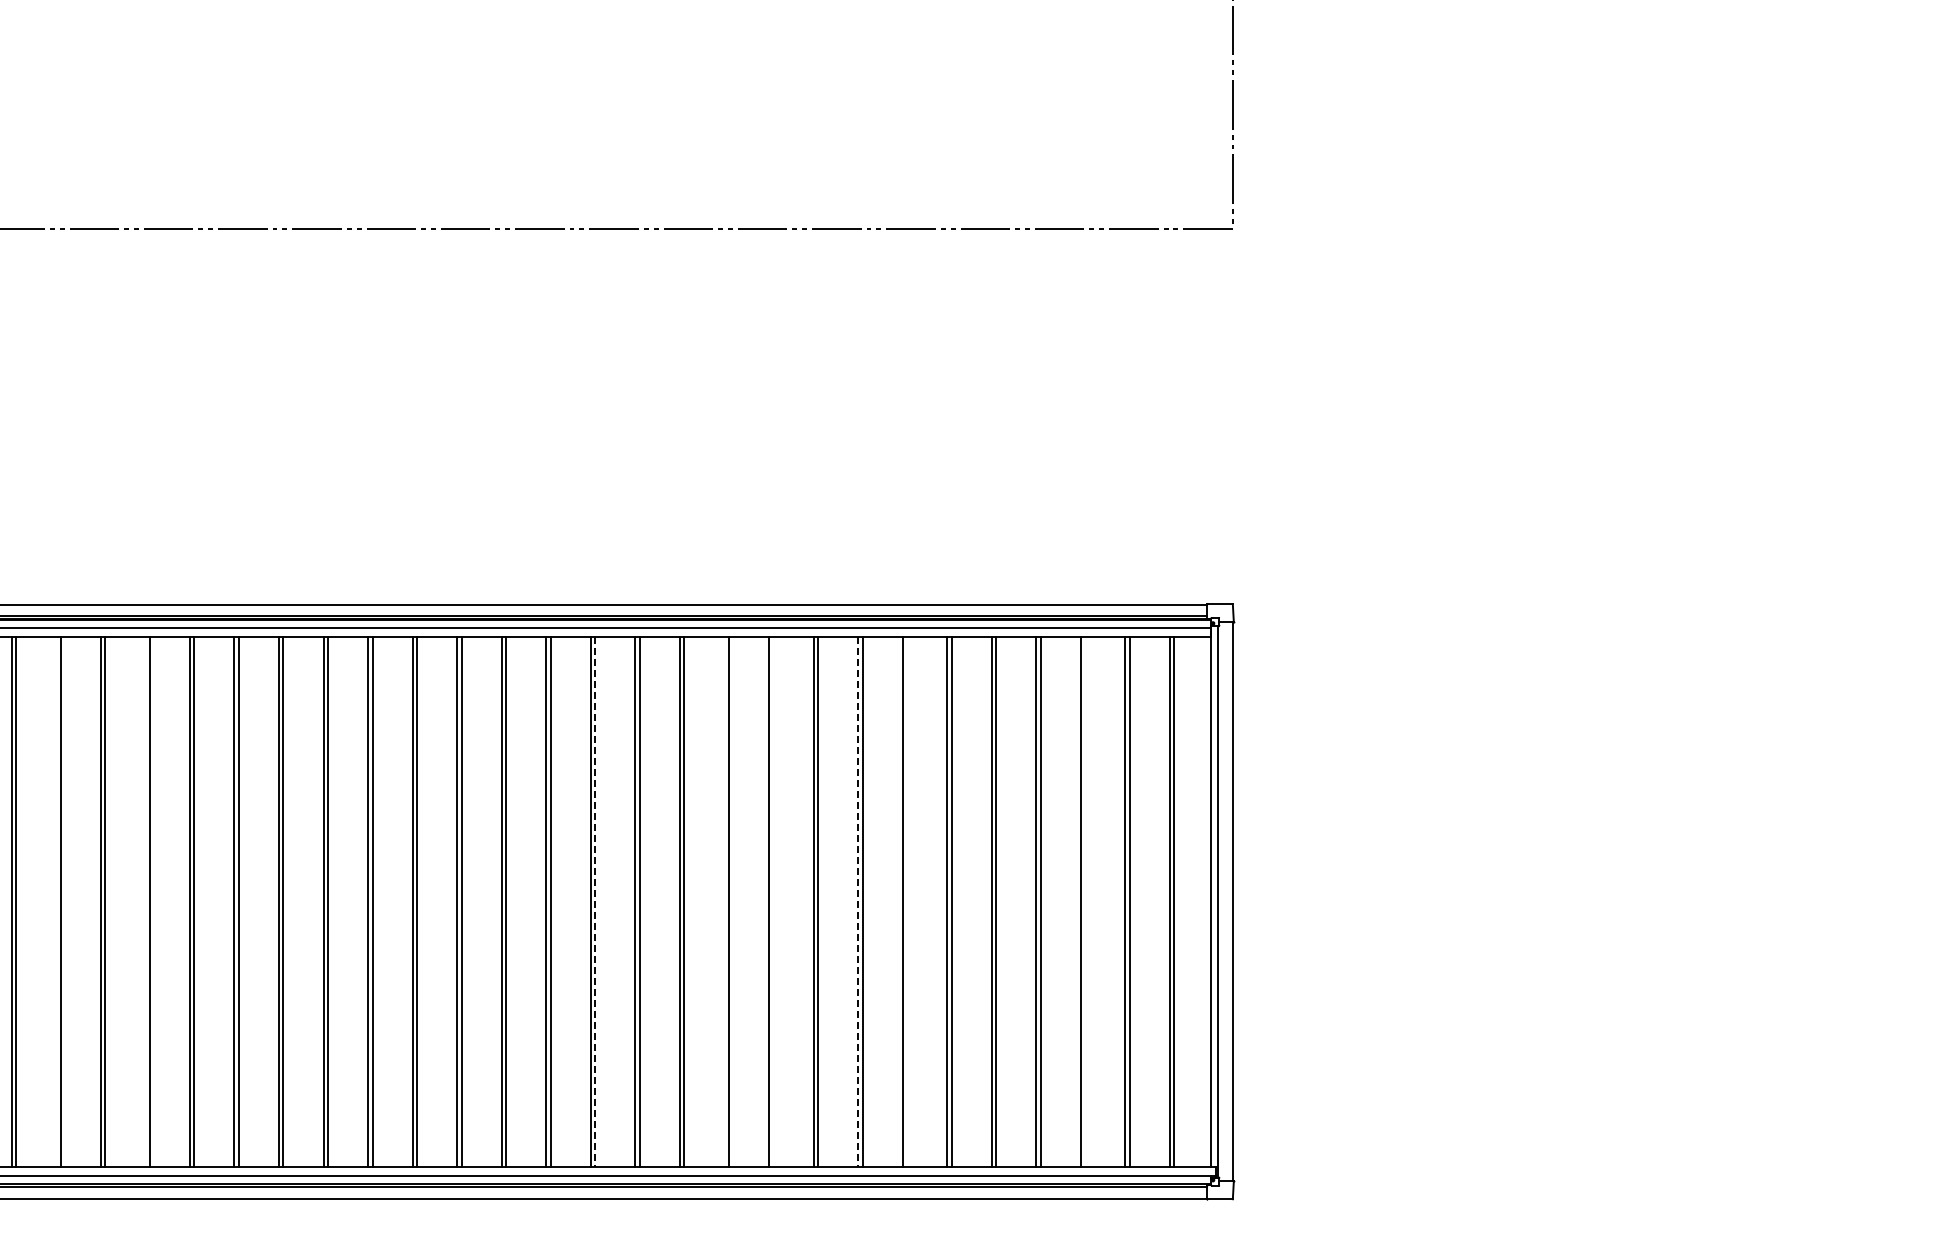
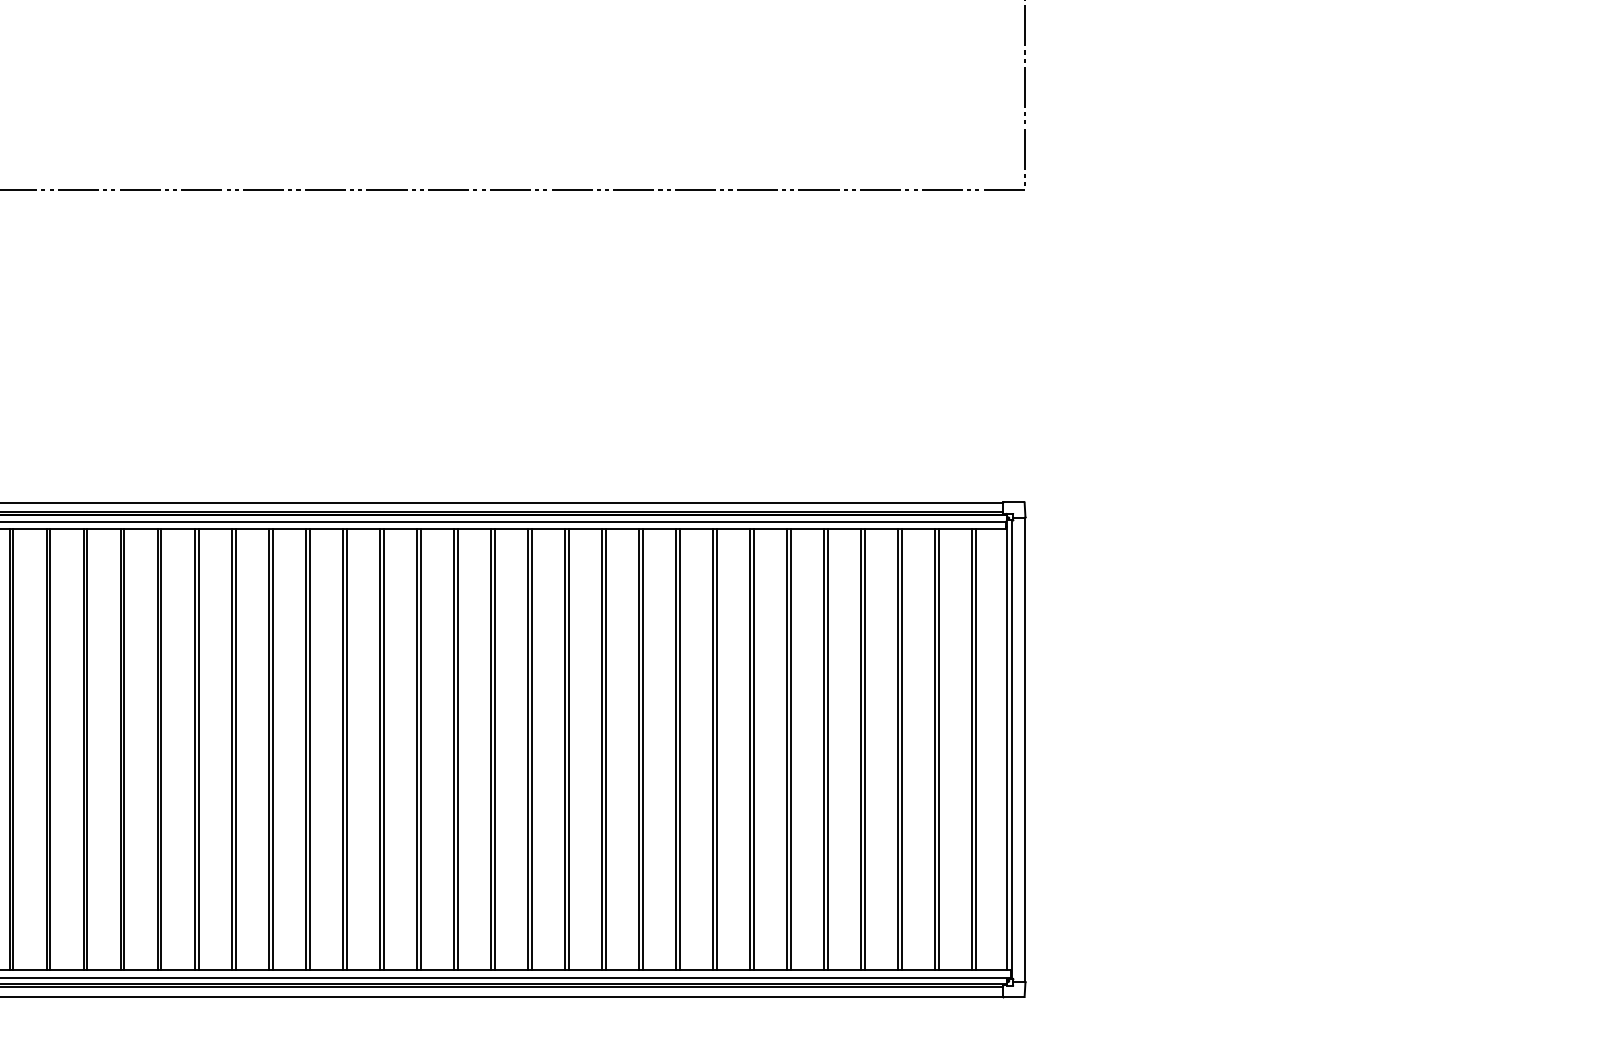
line: (56, 901) -> (46, 749), added
line: (145, 901) -> (120, 749), added
line: (724, 901) -> (602, 749), added
line: (773, 901) -> (642, 749), added
line: (907, 901) -> (754, 749), added
line: (1085, 901) -> (902, 749), added
line: (595, 902) -> (494, 750), dashed -> solid
line: (858, 902) -> (713, 750), dashed -> solid

